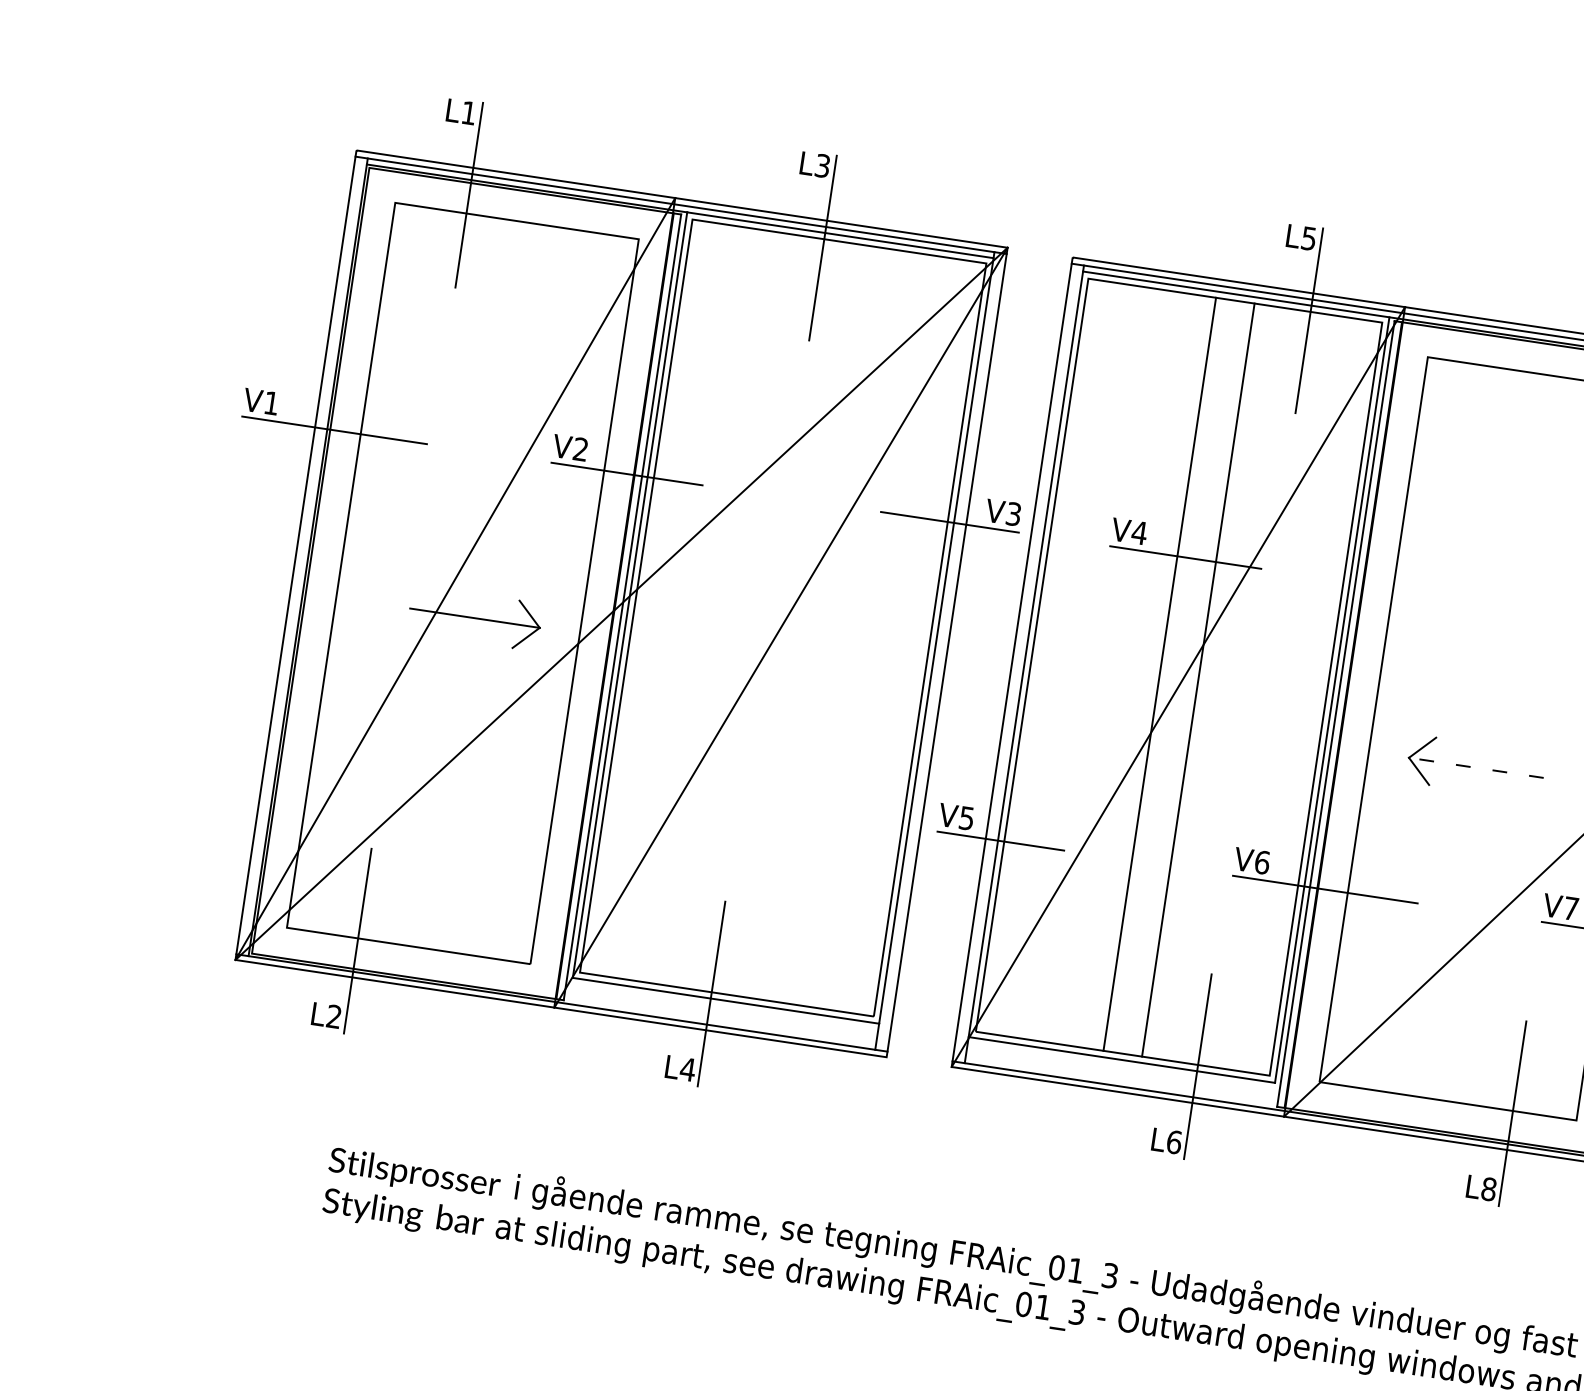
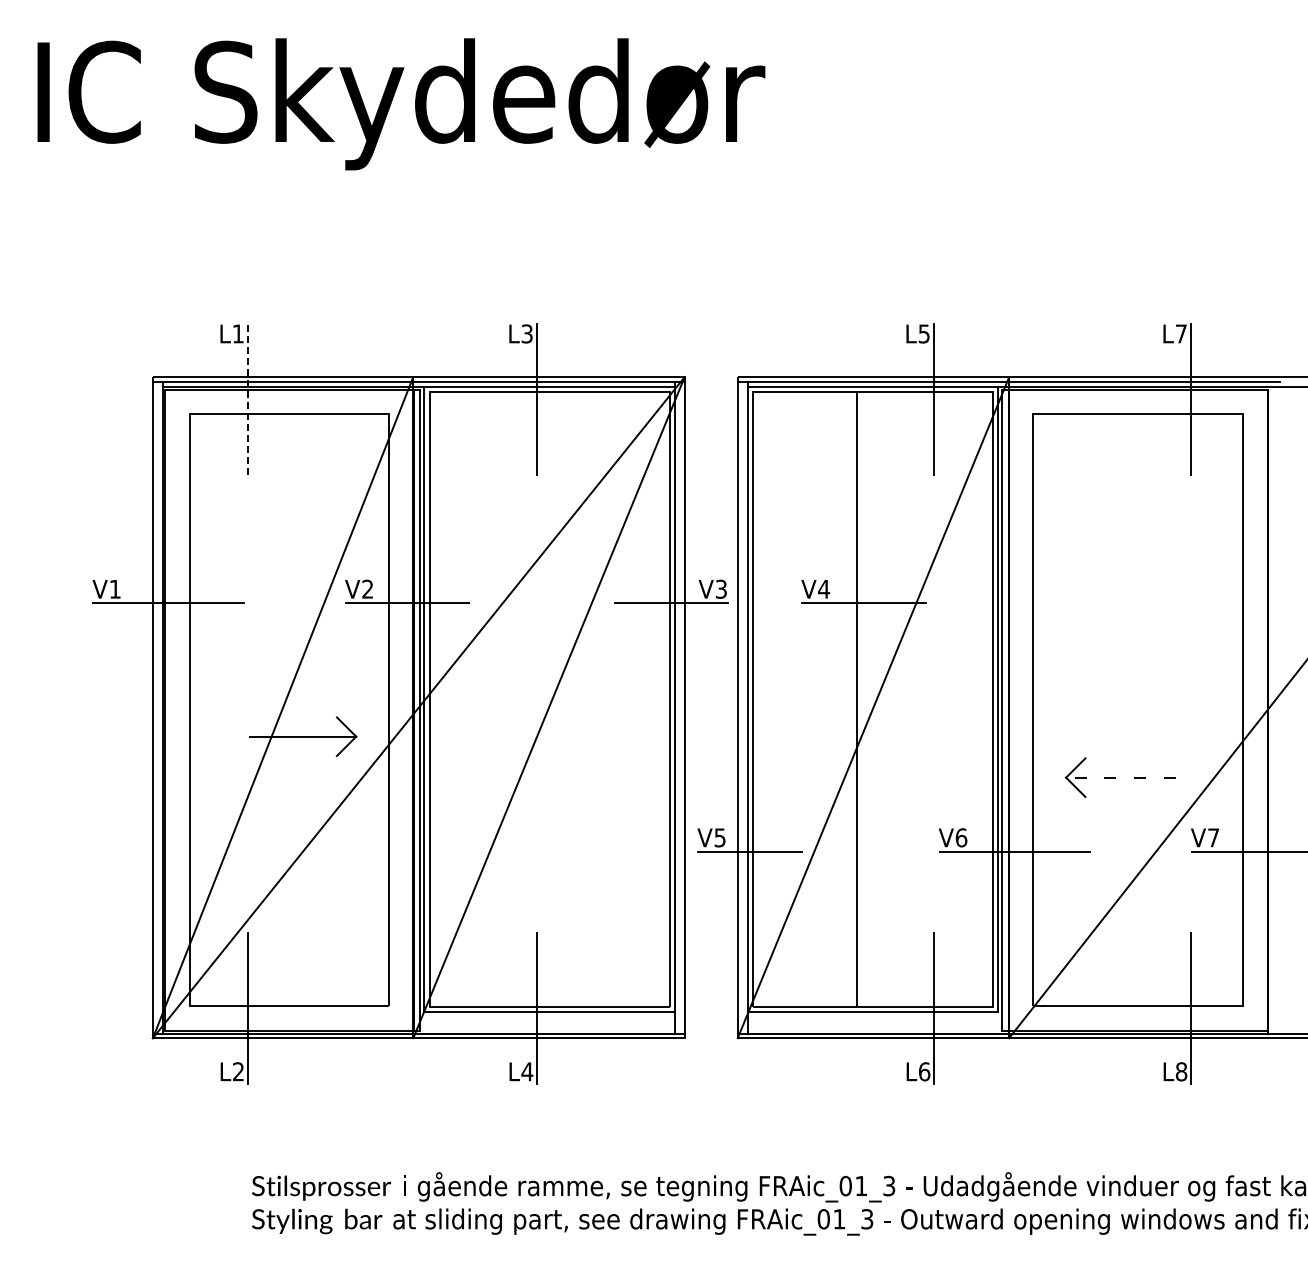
line: (469, 195) -> (248, 399), solid -> dashed
line: (1198, 679) -> (888, 699), removed
part: (1475, 767) -> (1120, 777), moved

